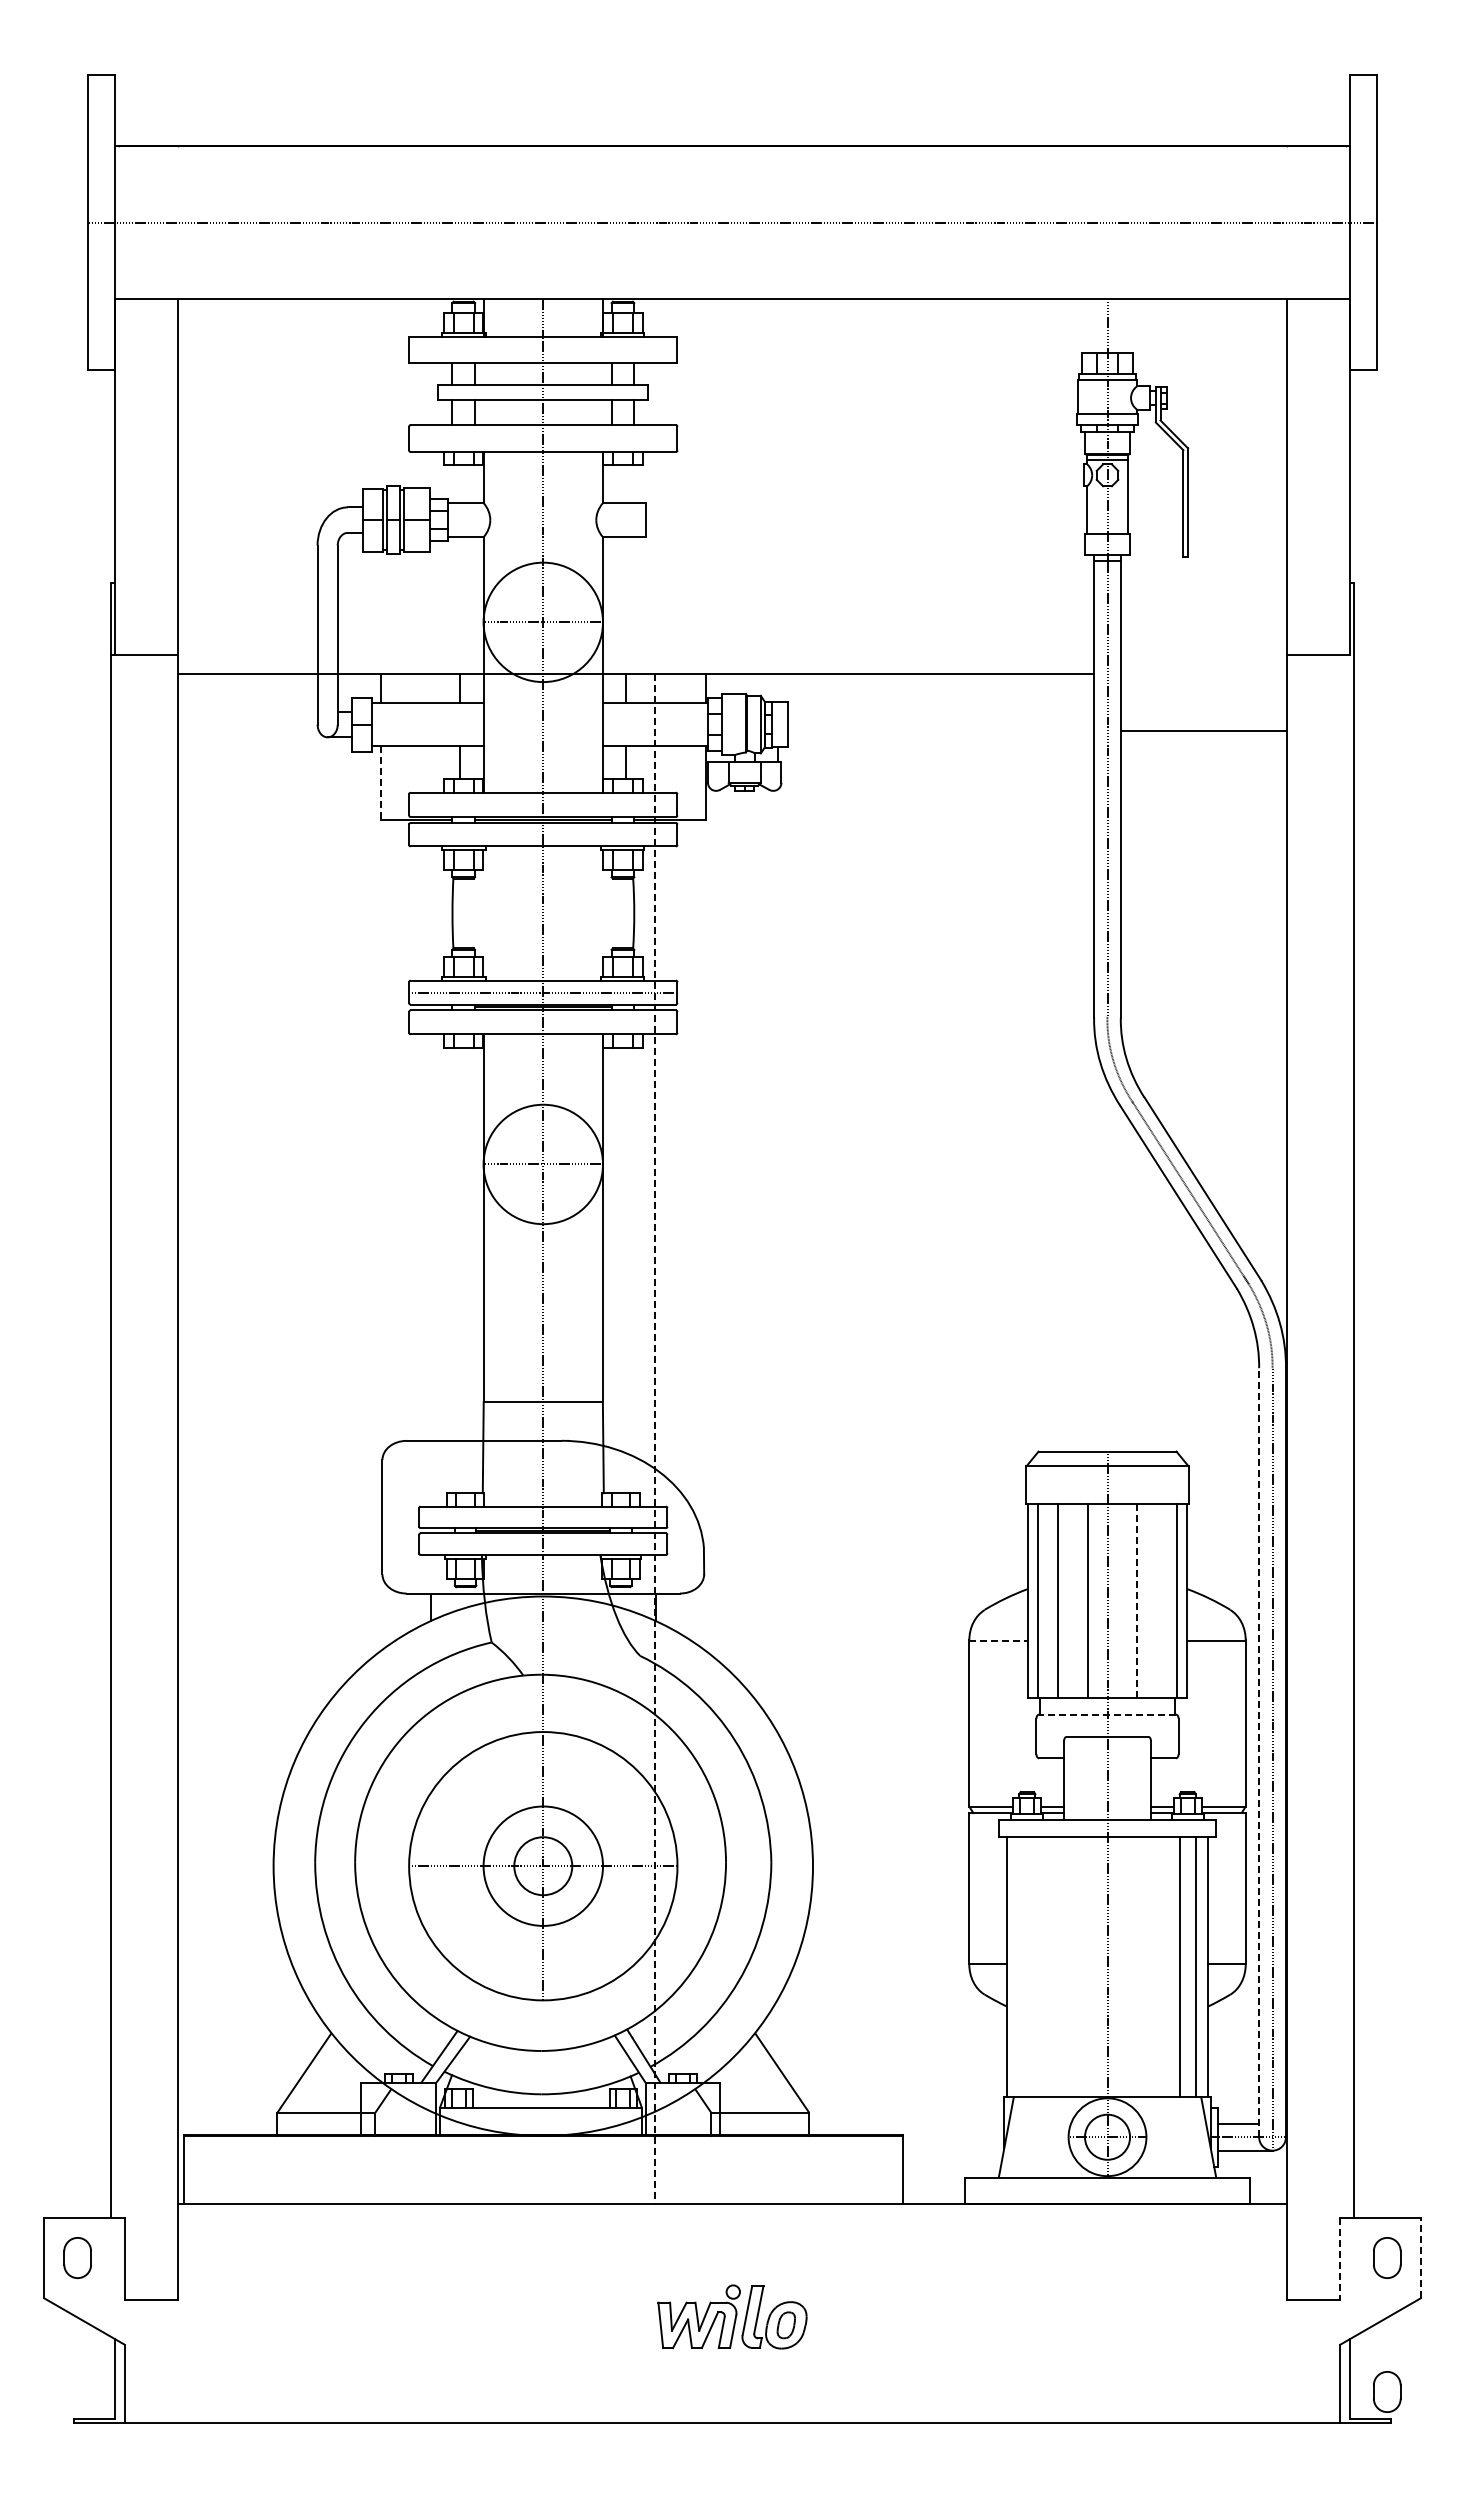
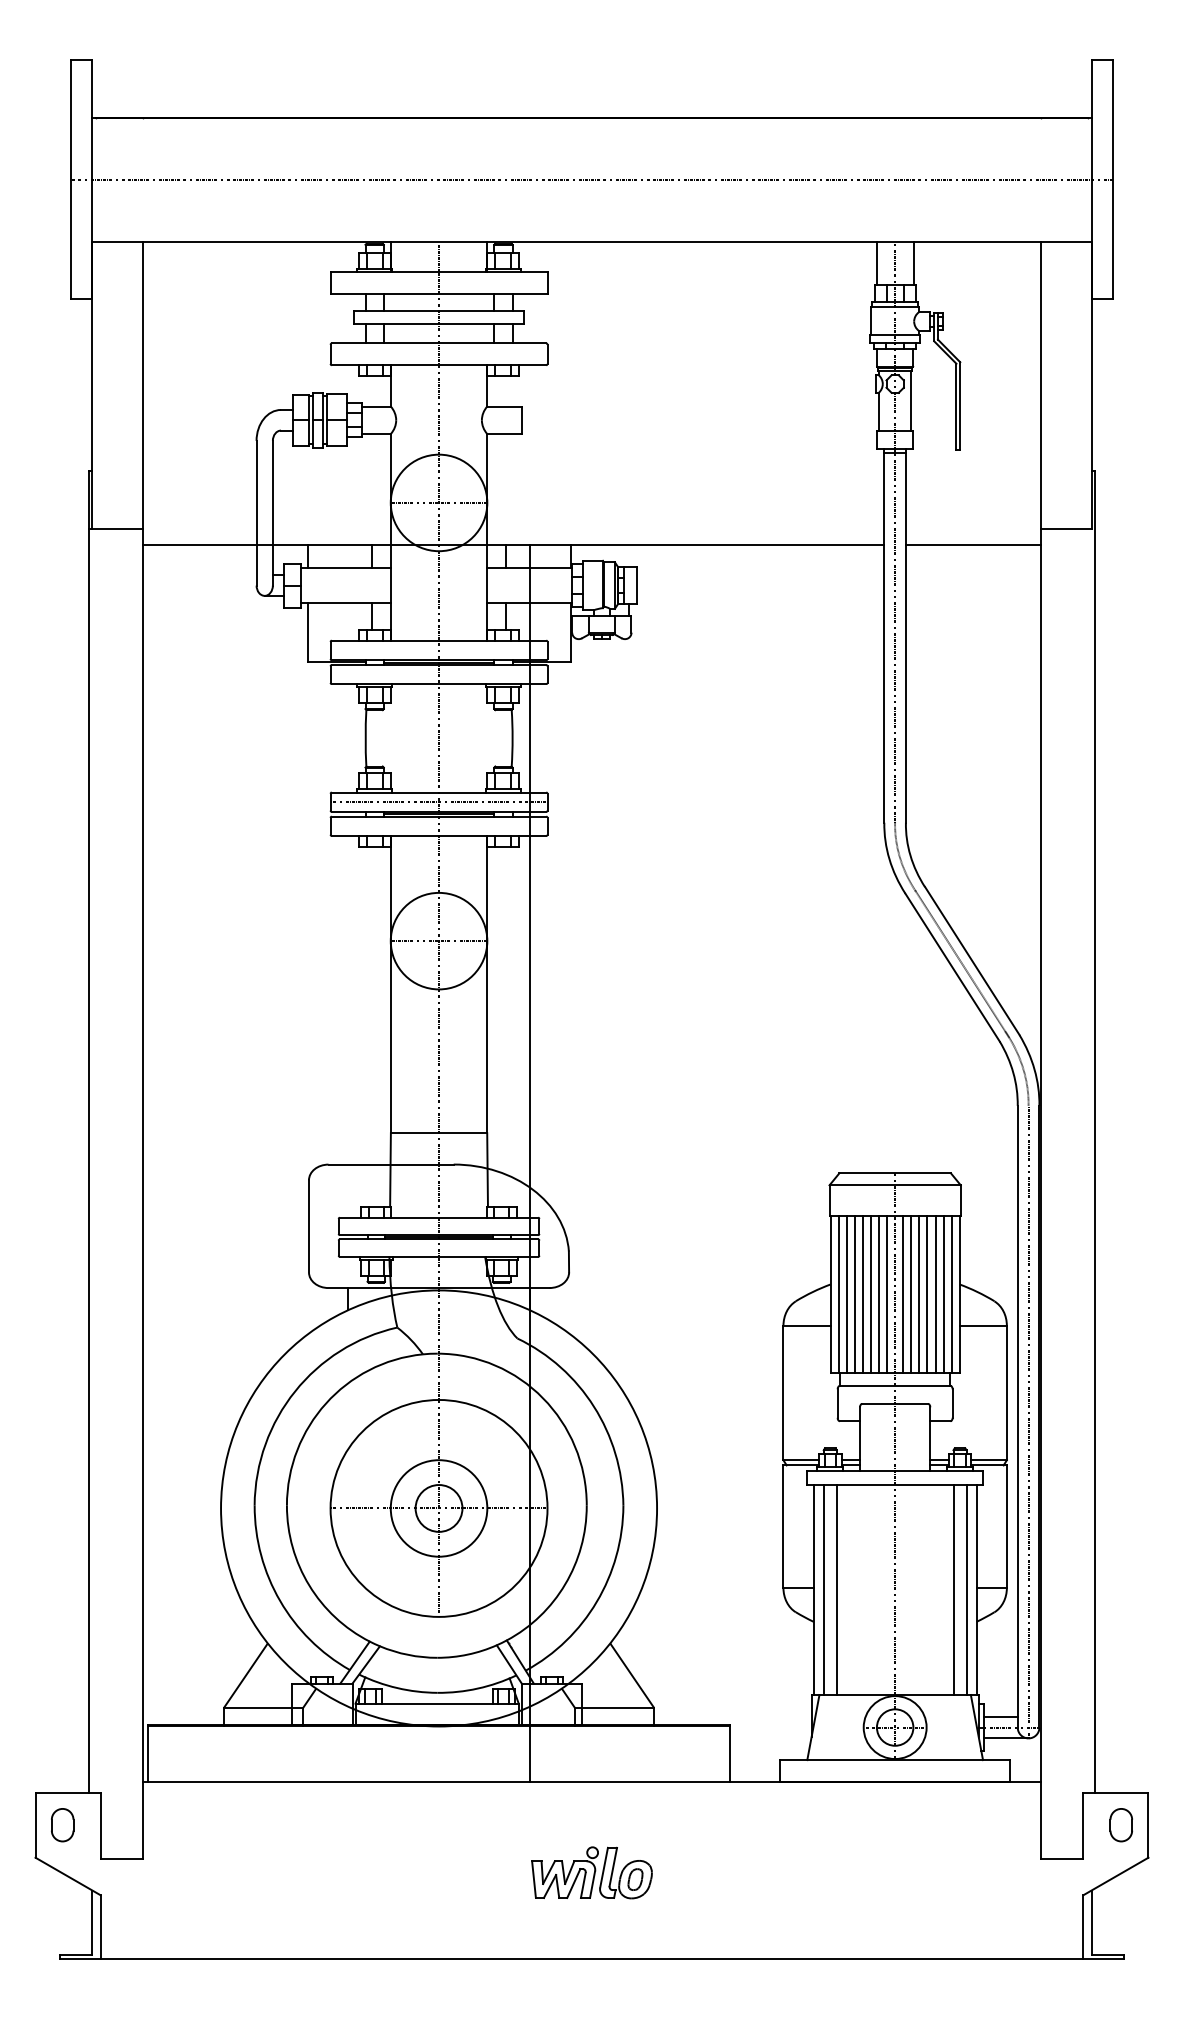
line: (1084, 325) -> (876, 262), added
line: (1130, 325) -> (913, 262), added
line: (1203, 731) -> (972, 545), moved
line: (380, 782) -> (307, 632), dashed -> solid
line: (655, 1439) -> (529, 1163), dashed -> solid
line: (1137, 1600) -> (919, 1293), dashed -> solid
line: (1047, 1601) -> (846, 1294), added
line: (1067, 1601) -> (862, 1294), added
line: (1077, 1601) -> (870, 1294), added
line: (1097, 1601) -> (887, 1294), added
line: (1117, 1601) -> (903, 1294), added
line: (1127, 1601) -> (911, 1294), added
line: (1147, 1601) -> (927, 1294), added
line: (1157, 1601) -> (935, 1294), added
line: (1167, 1601) -> (943, 1294), added
line: (999, 1640) -> (807, 1325), dashed -> solid
line: (1107, 1714) -> (895, 1385), dashed -> solid
line: (1259, 1752) -> (1018, 1416), dashed -> solid
line: (1019, 1966) -> (824, 1589), added
line: (1035, 1966) -> (836, 1589), added
line: (1420, 2257) -> (1148, 1824), dashed -> solid
line: (1339, 2258) -> (1082, 1825), dashed -> solid
part: (1387, 2391) -> (1121, 1933), removed

